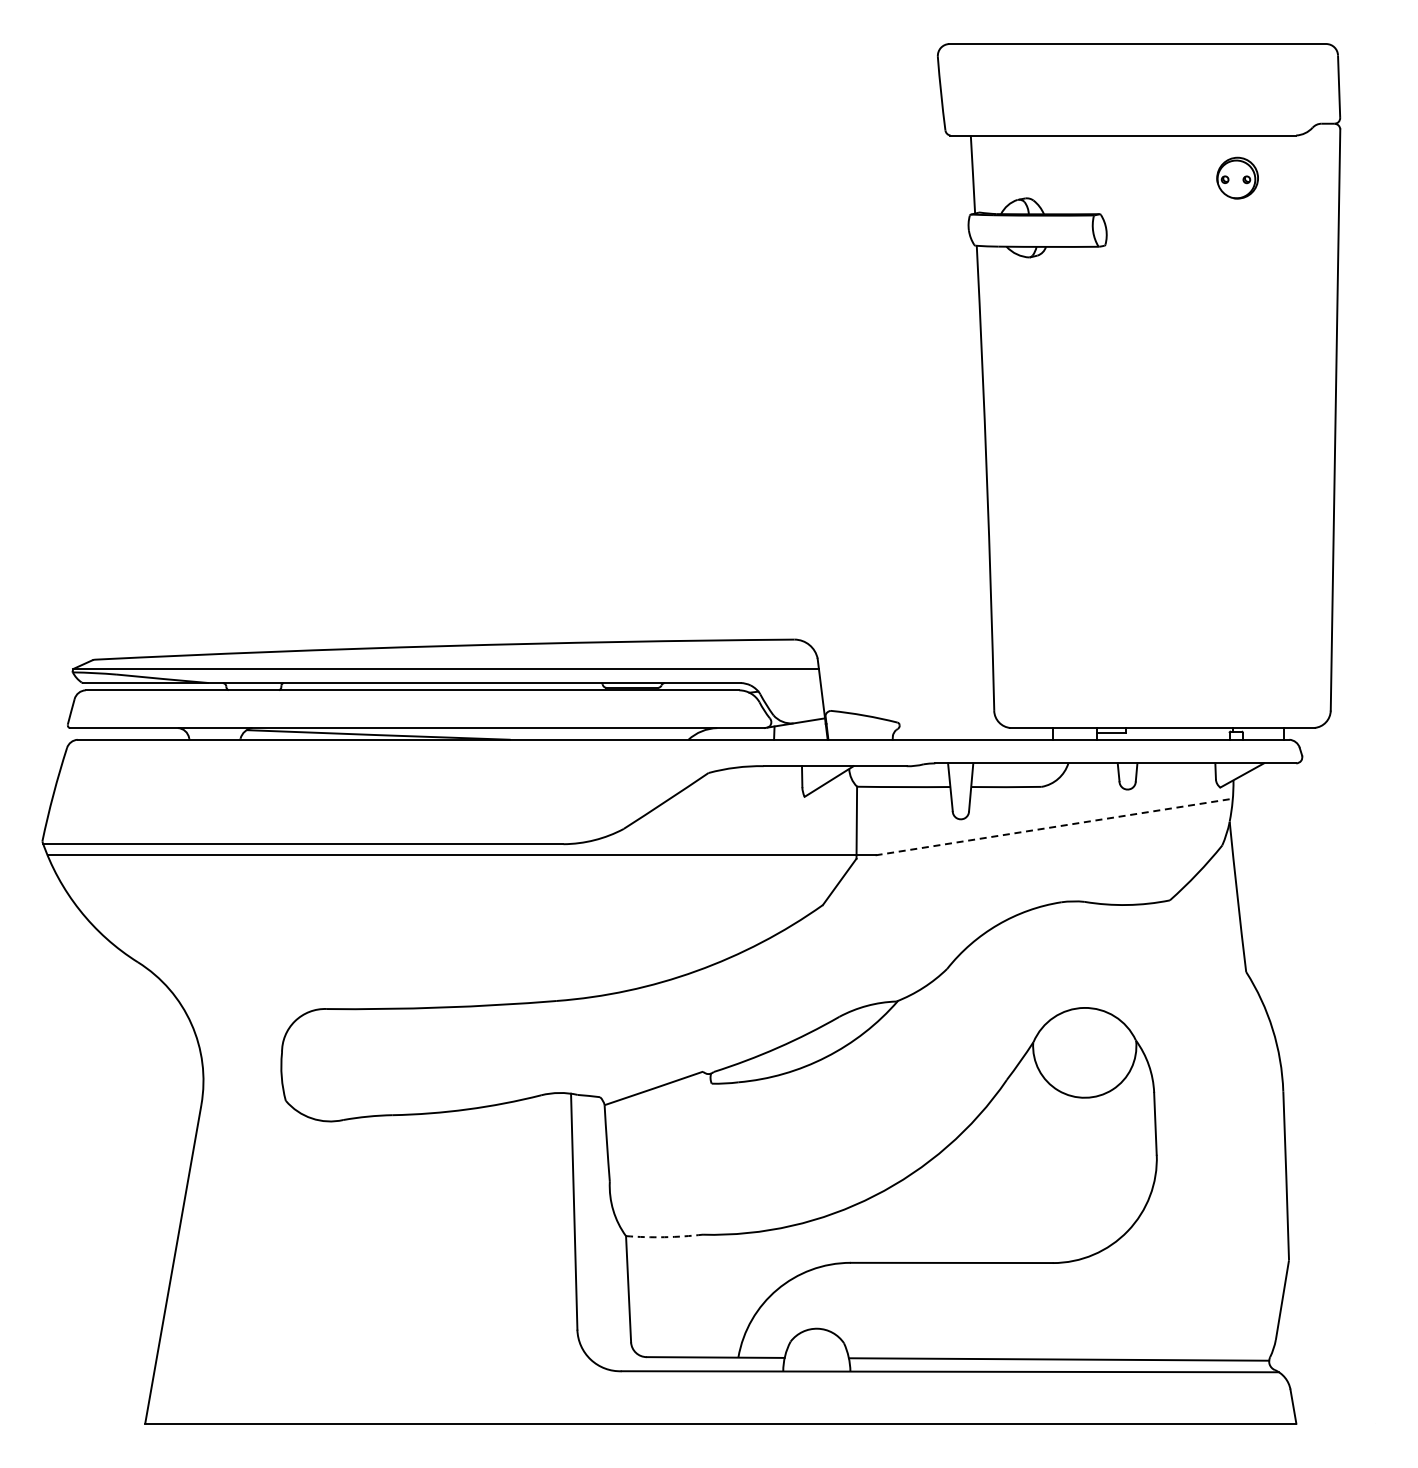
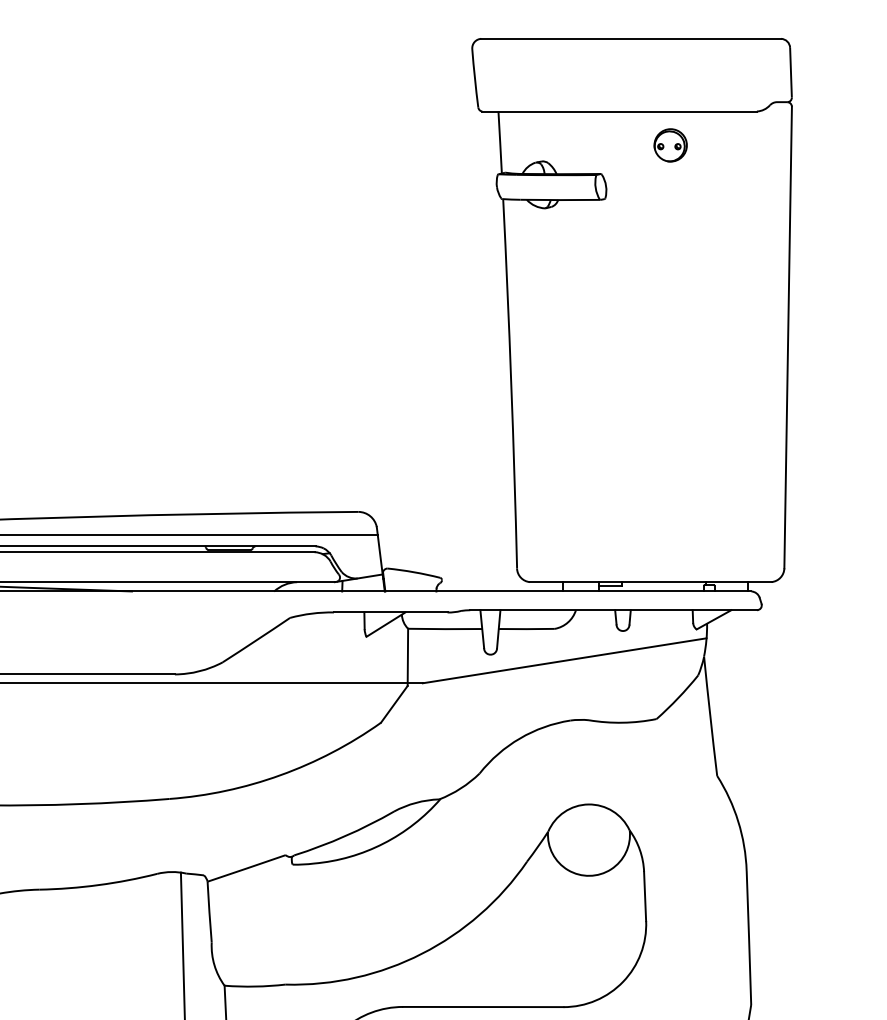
part: (1237, 177) -> (670, 144), moved
line: (1054, 827) -> (564, 661), dashed -> solid
arc: (664, 1237) -> (255, 986), dashed -> solid

